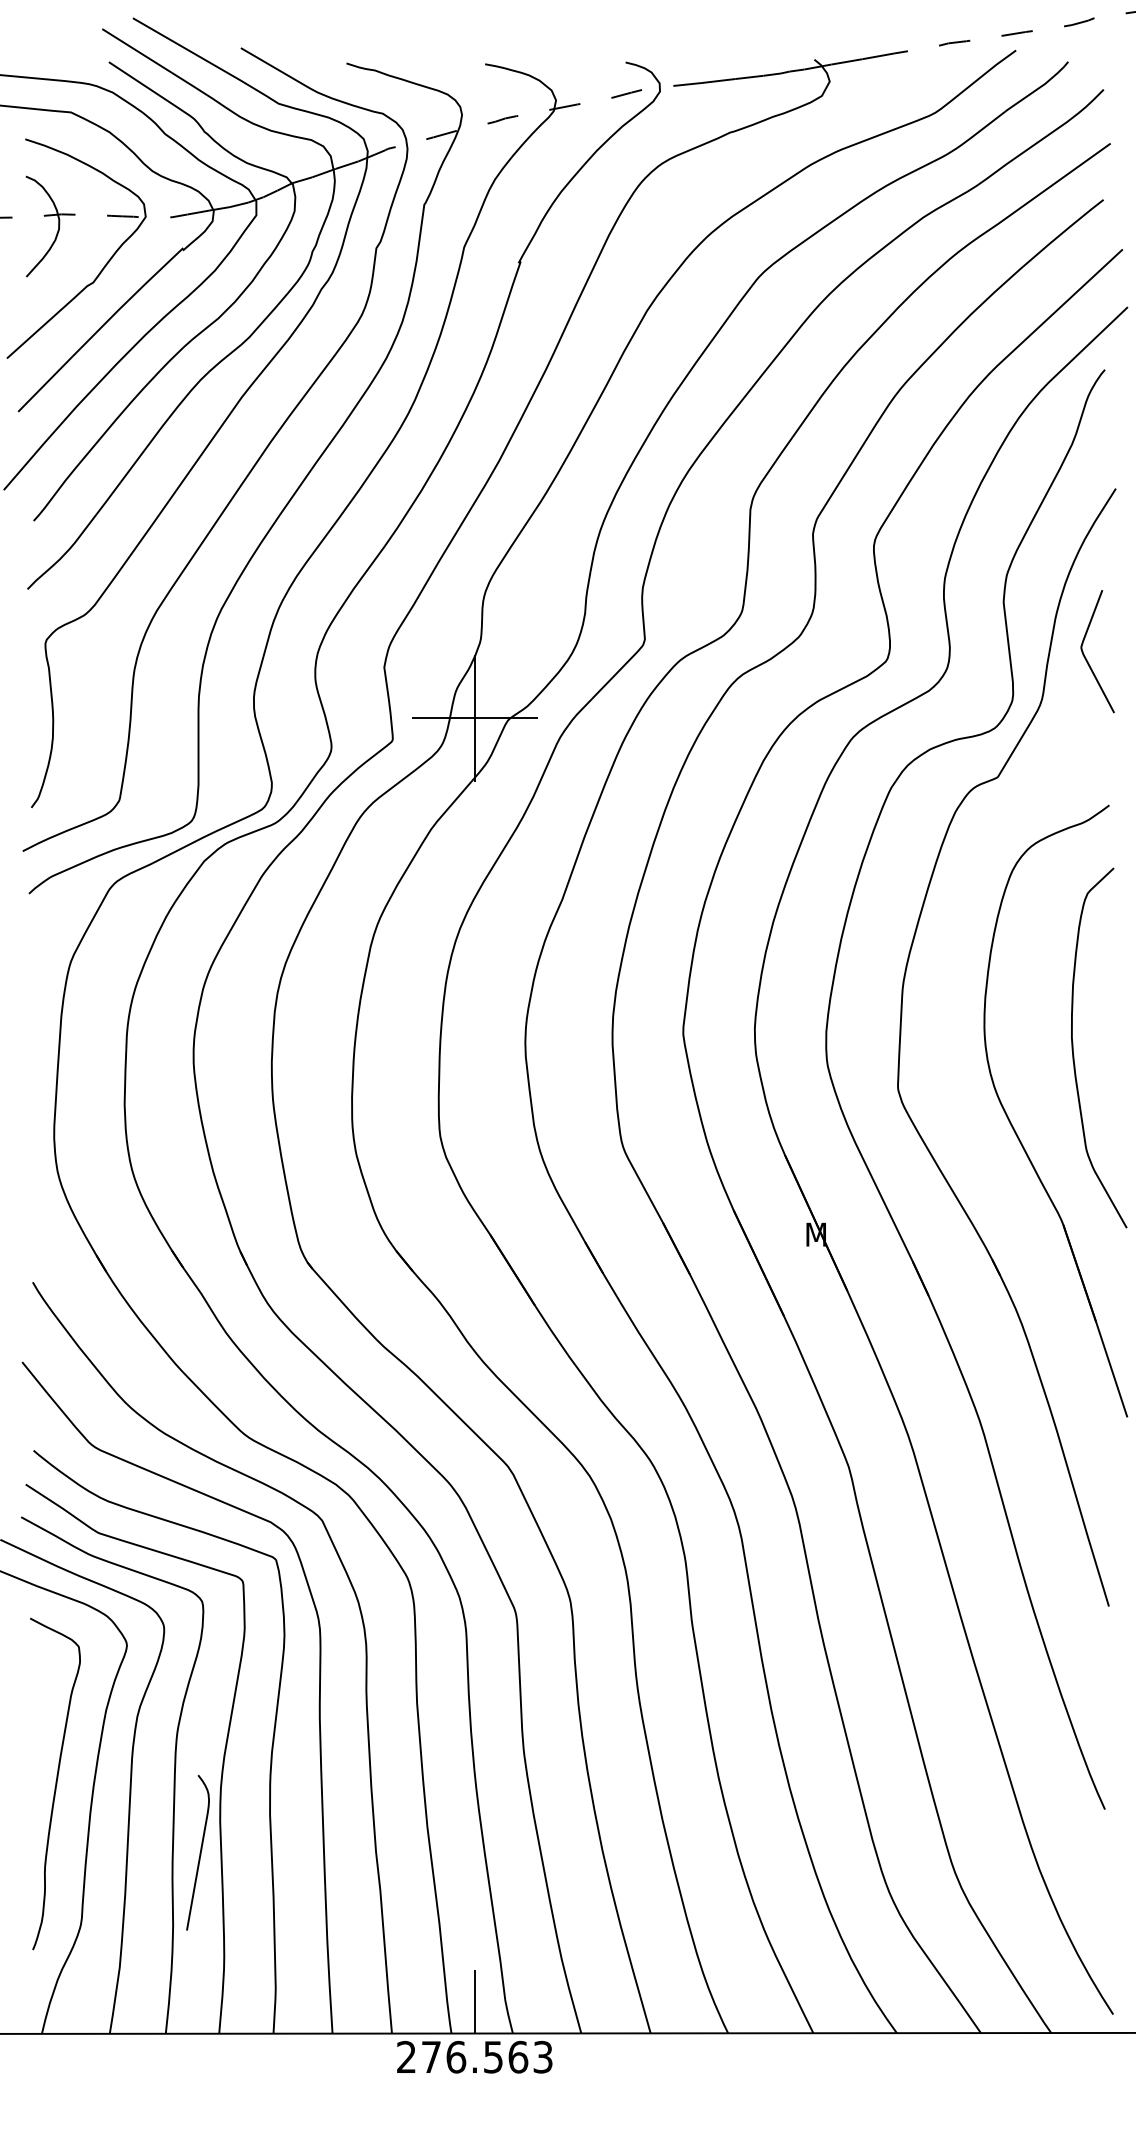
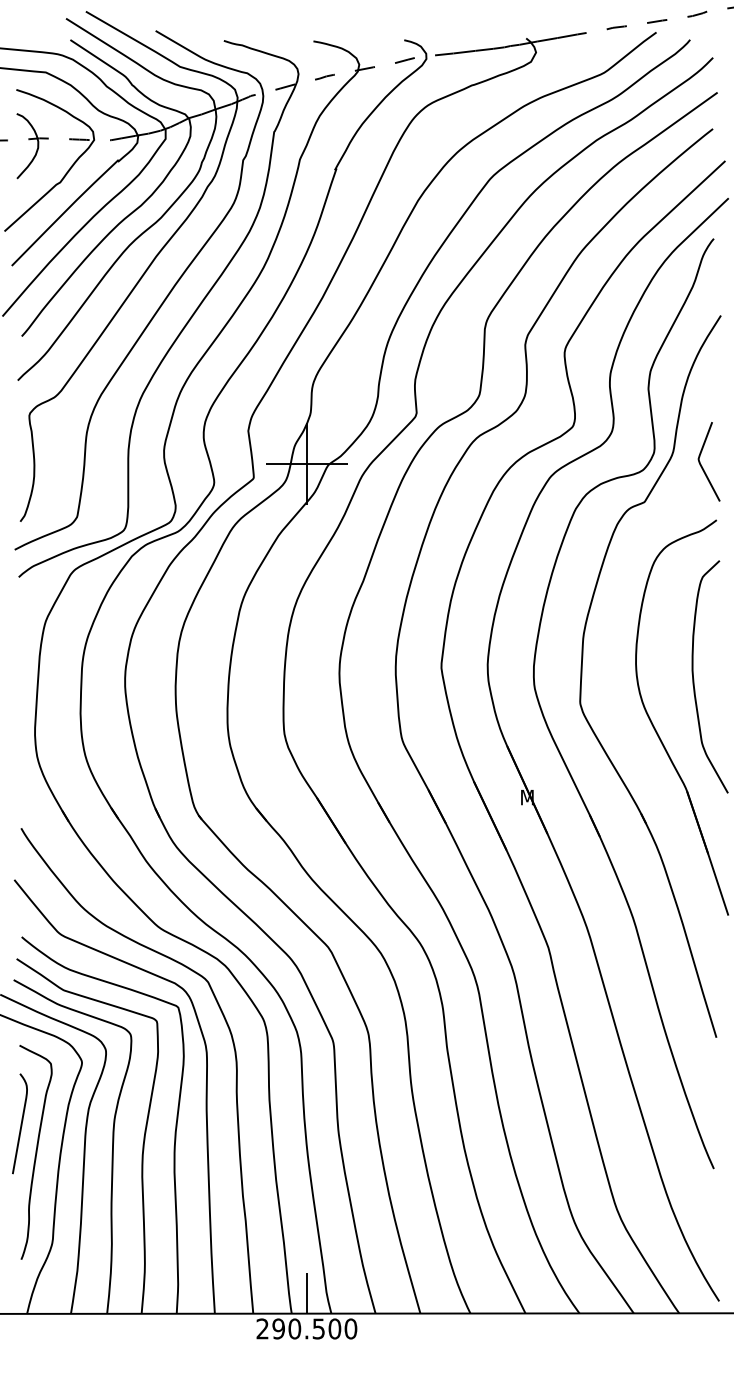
curve: (1085, 655) -> (701, 464), moved
curve: (198, 1852) -> (20, 1123), moved
text: (486, 2056) -> (314, 1328), 276.563 -> 290.500

